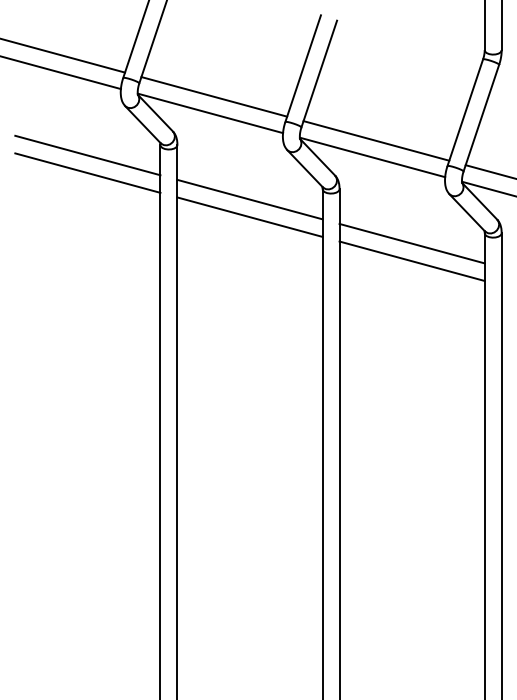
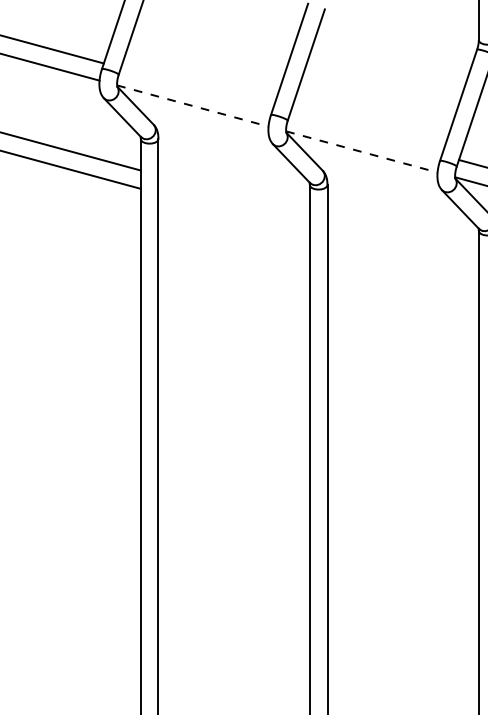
line: (214, 96) -> (197, 88), removed
line: (210, 113) -> (192, 106), solid -> dashed
line: (376, 140) -> (366, 134), removed
line: (373, 157) -> (362, 151), solid -> dashed
line: (249, 199) -> (233, 195), removed
line: (249, 216) -> (233, 213), removed
line: (411, 243) -> (402, 241), removed
line: (411, 260) -> (402, 259), removed

